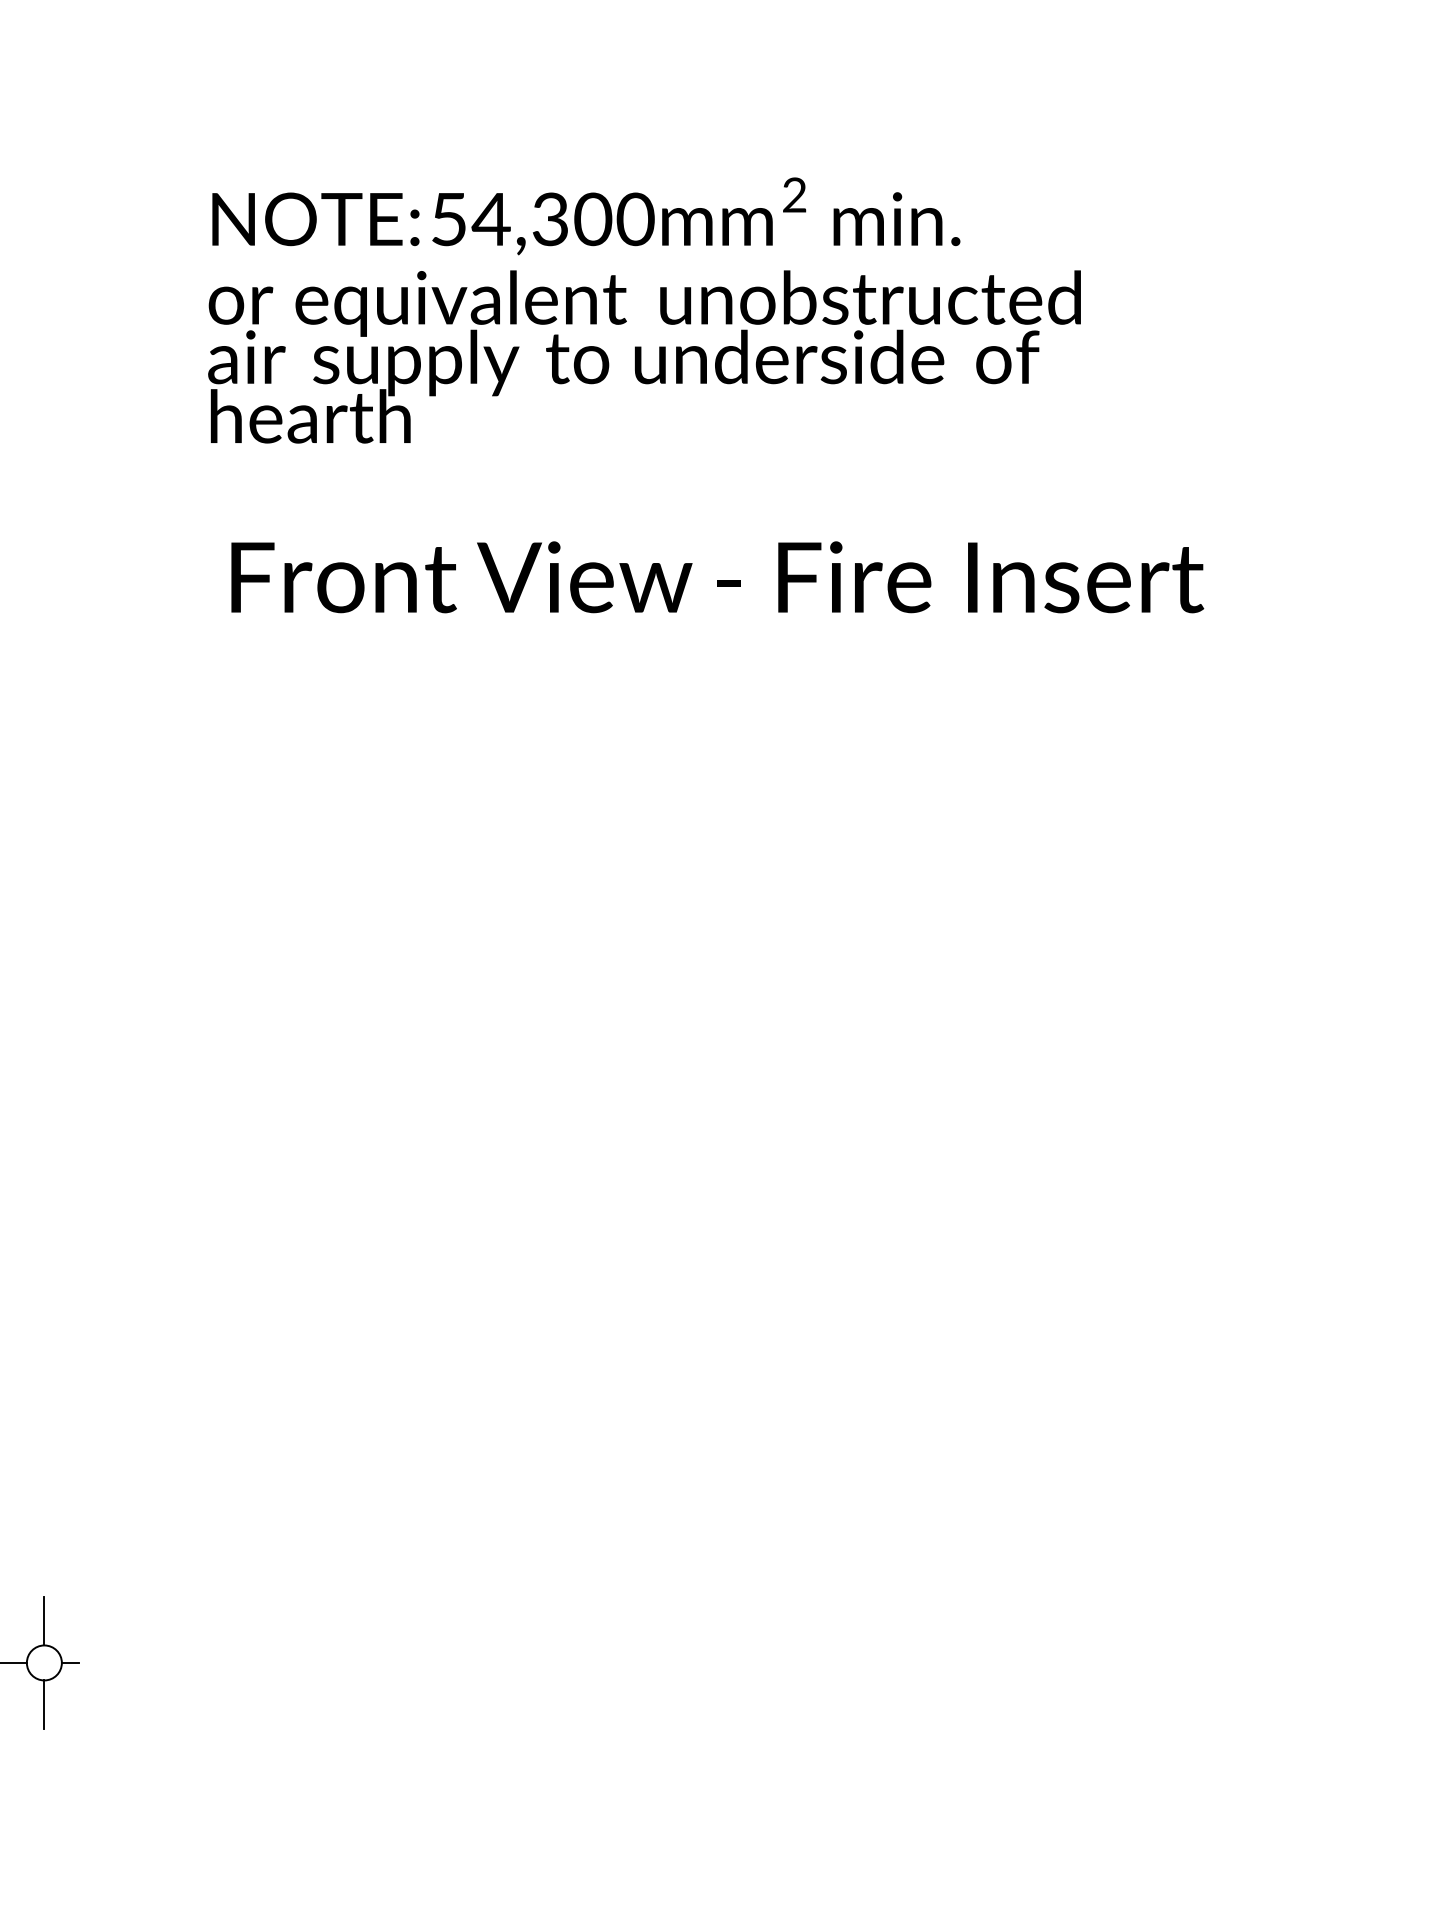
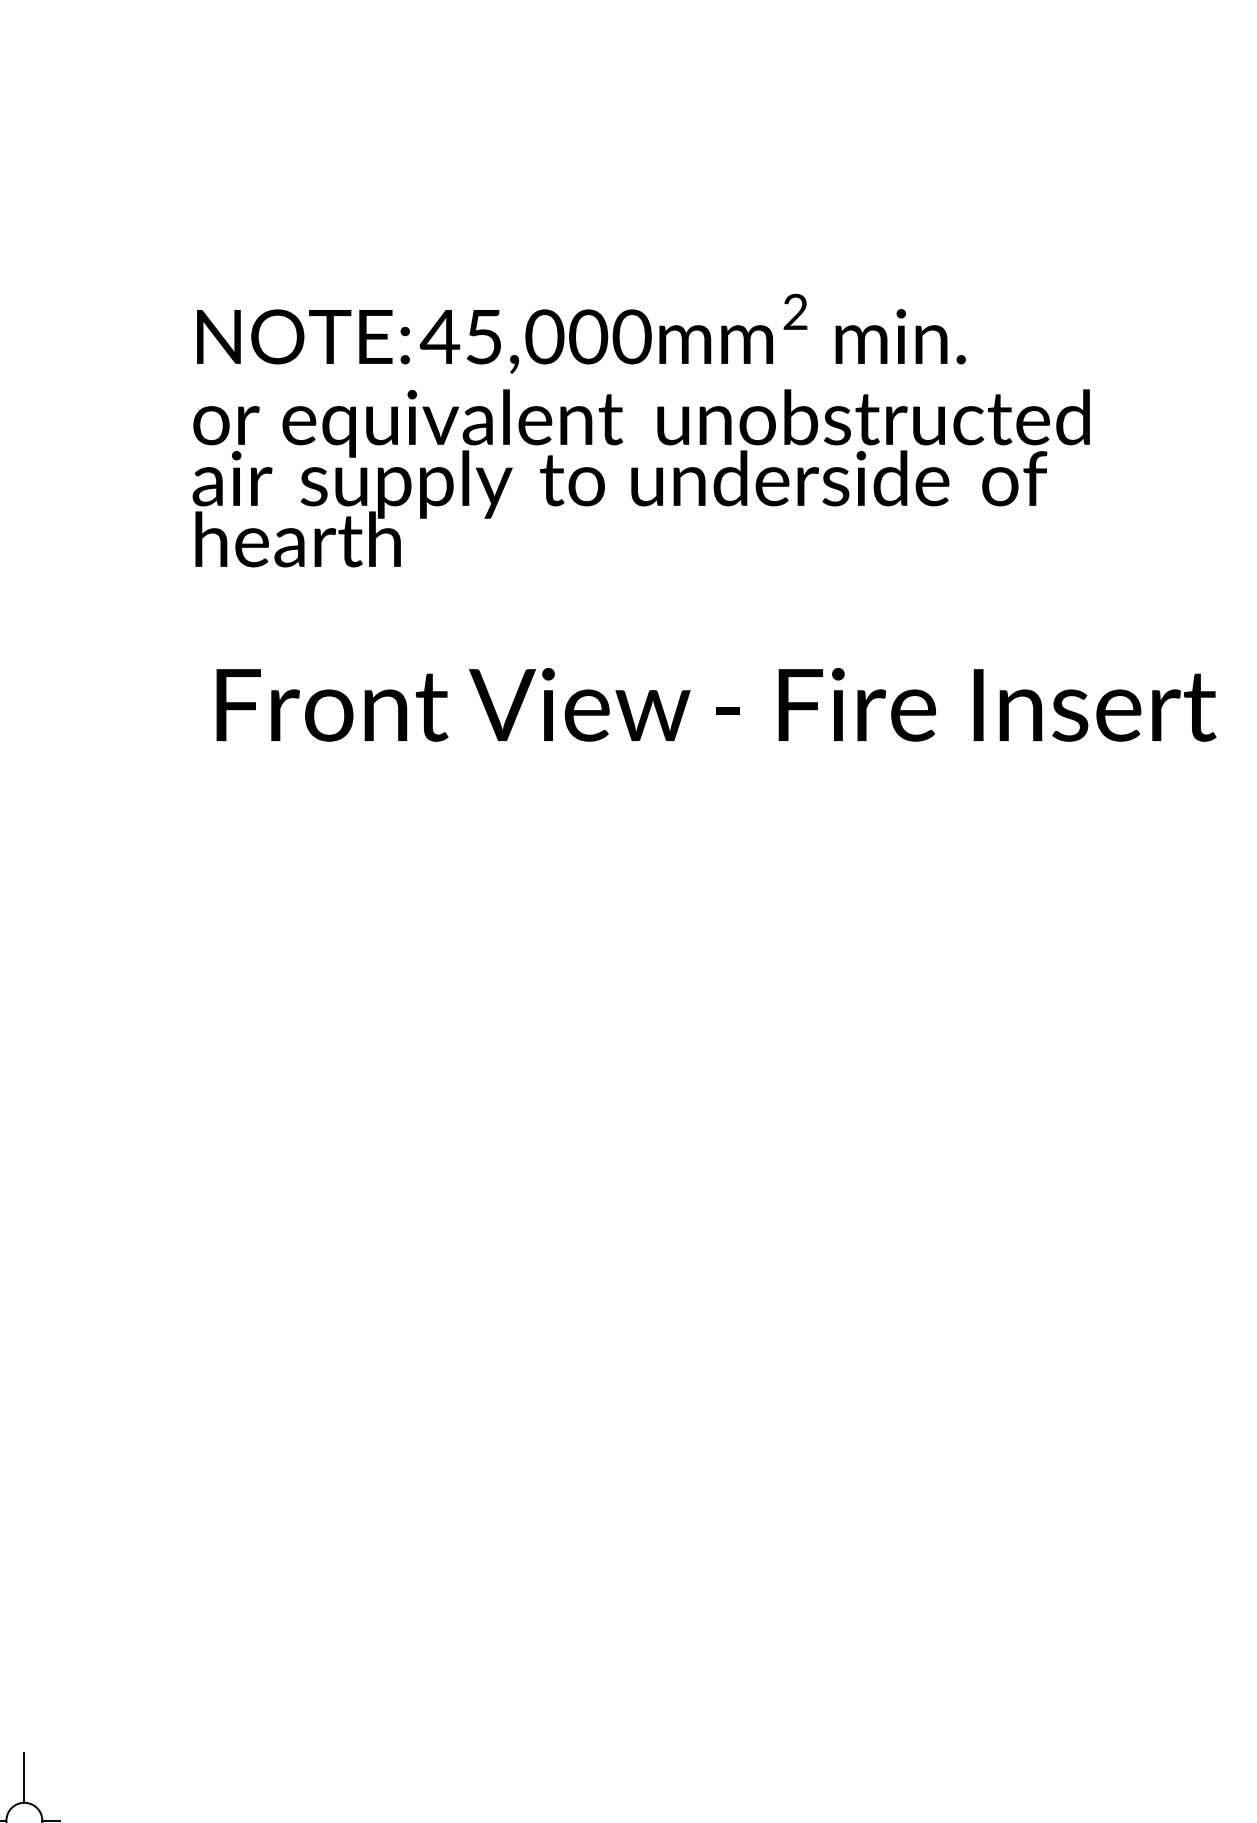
text: (499, 219) -> (492, 337), 54,300mm -> 45,000mm

